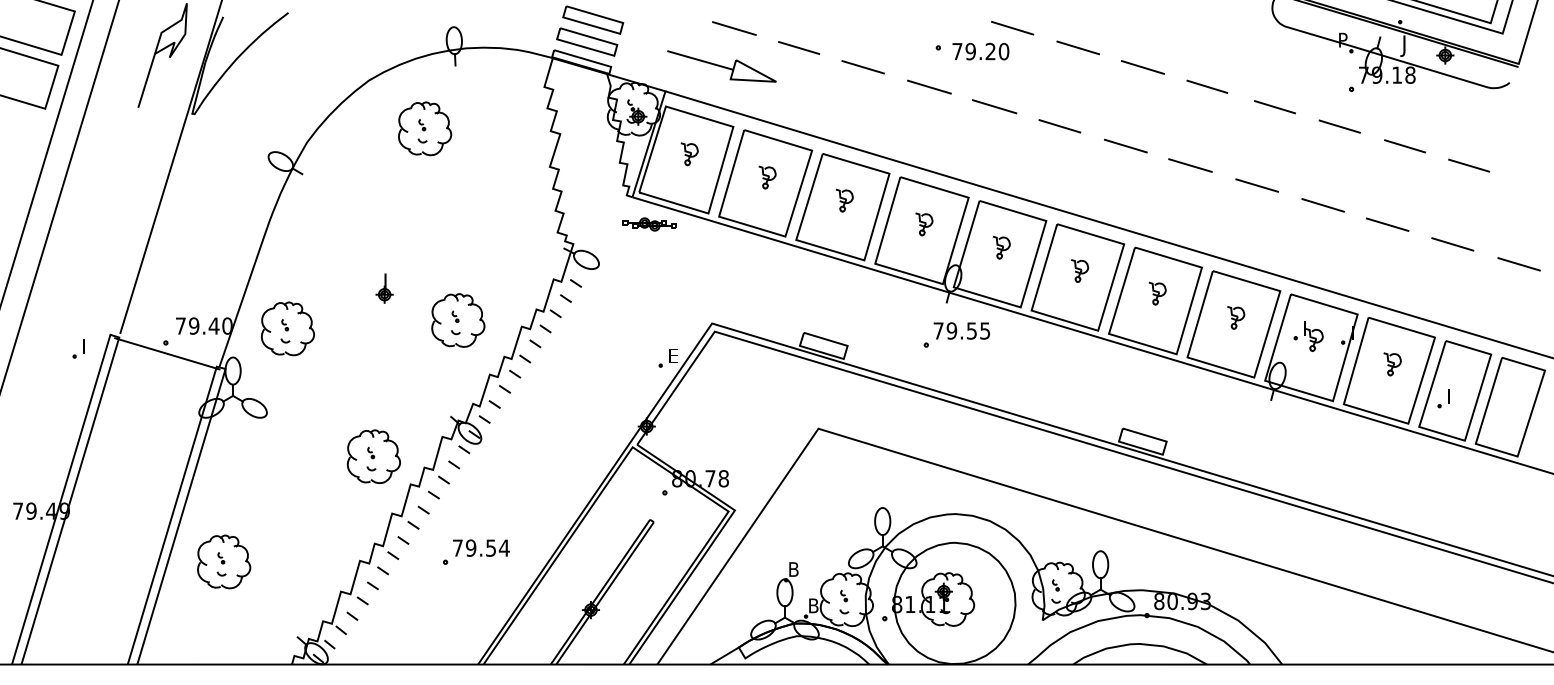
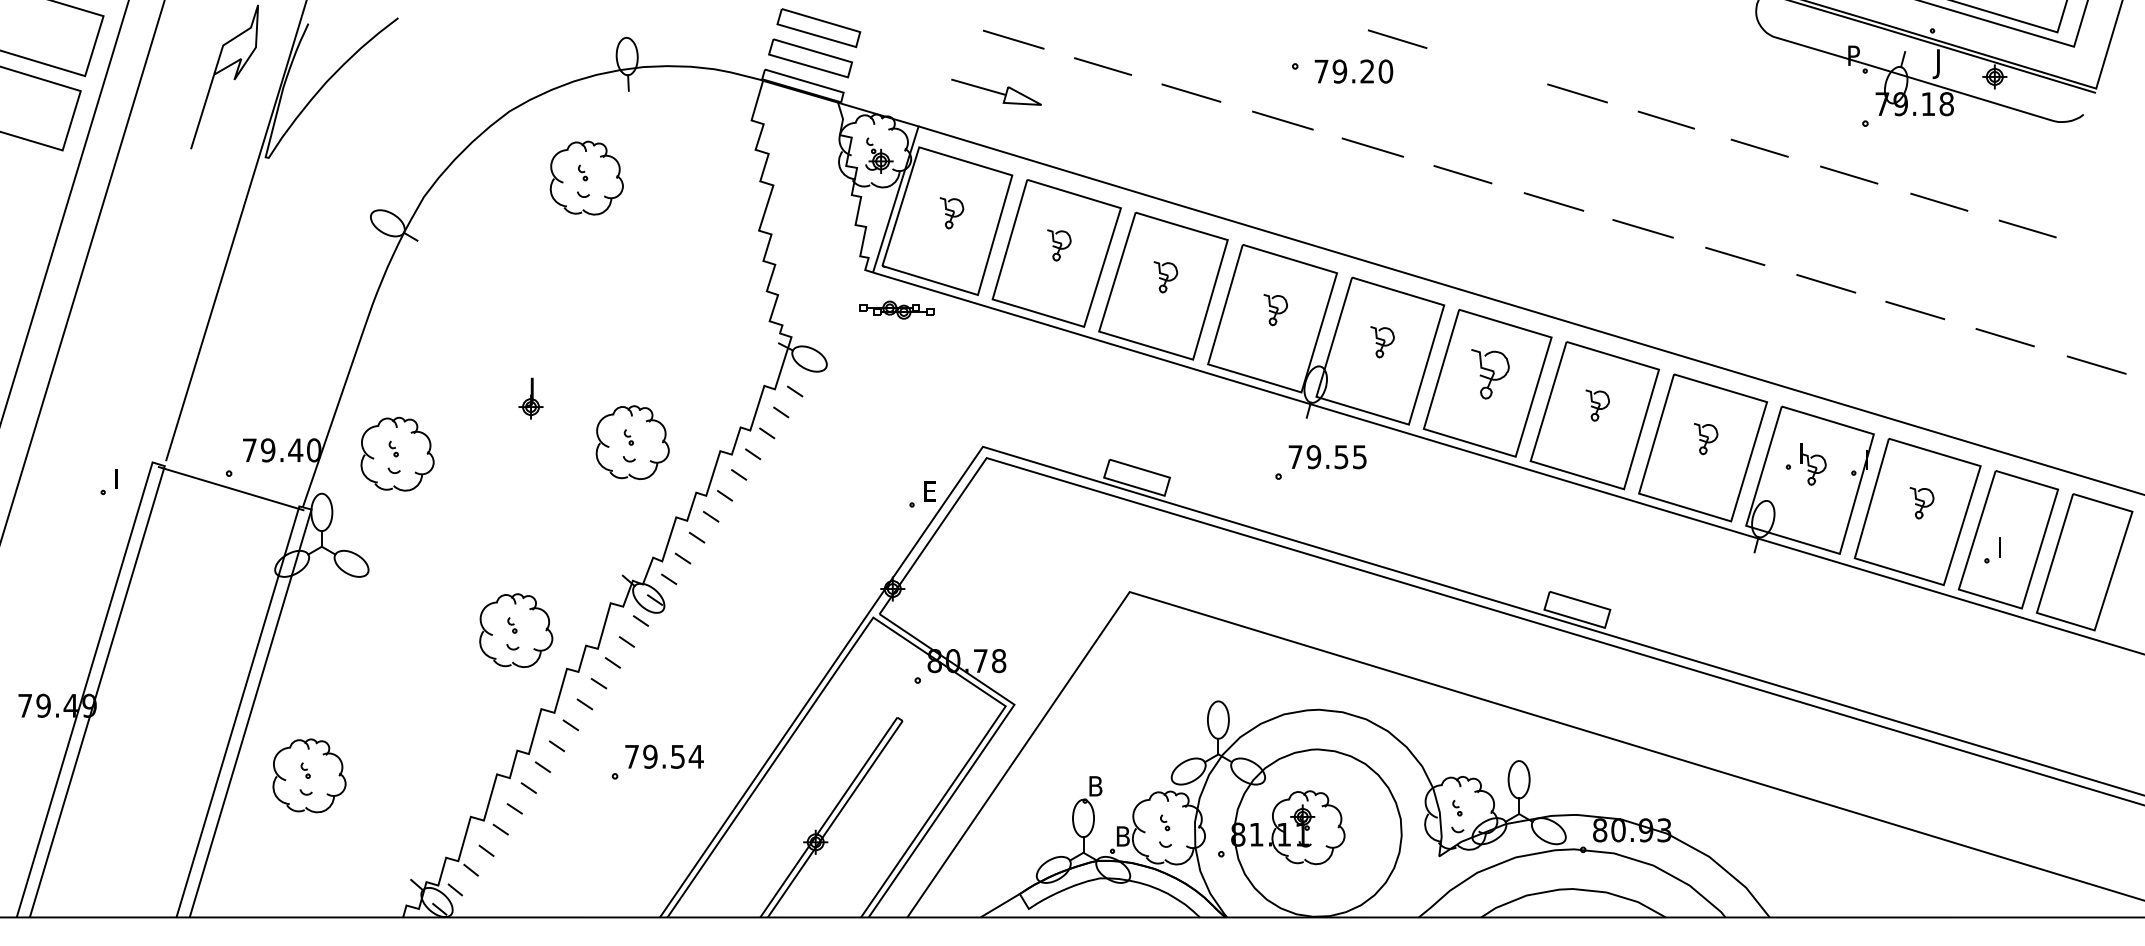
line: (1078, 47) -> (1488, 66), removed
part: (721, 66) -> (996, 92), size x0.6
part: (1079, 271) -> (1490, 374), size x1.6

